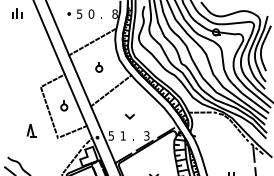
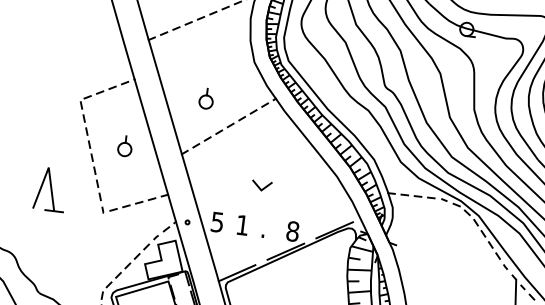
part: (99, 67) -> (206, 99), moved
part: (31, 130) -> (49, 189), size x1.6
text: (146, 135) -> (292, 230), 3 -> 8

